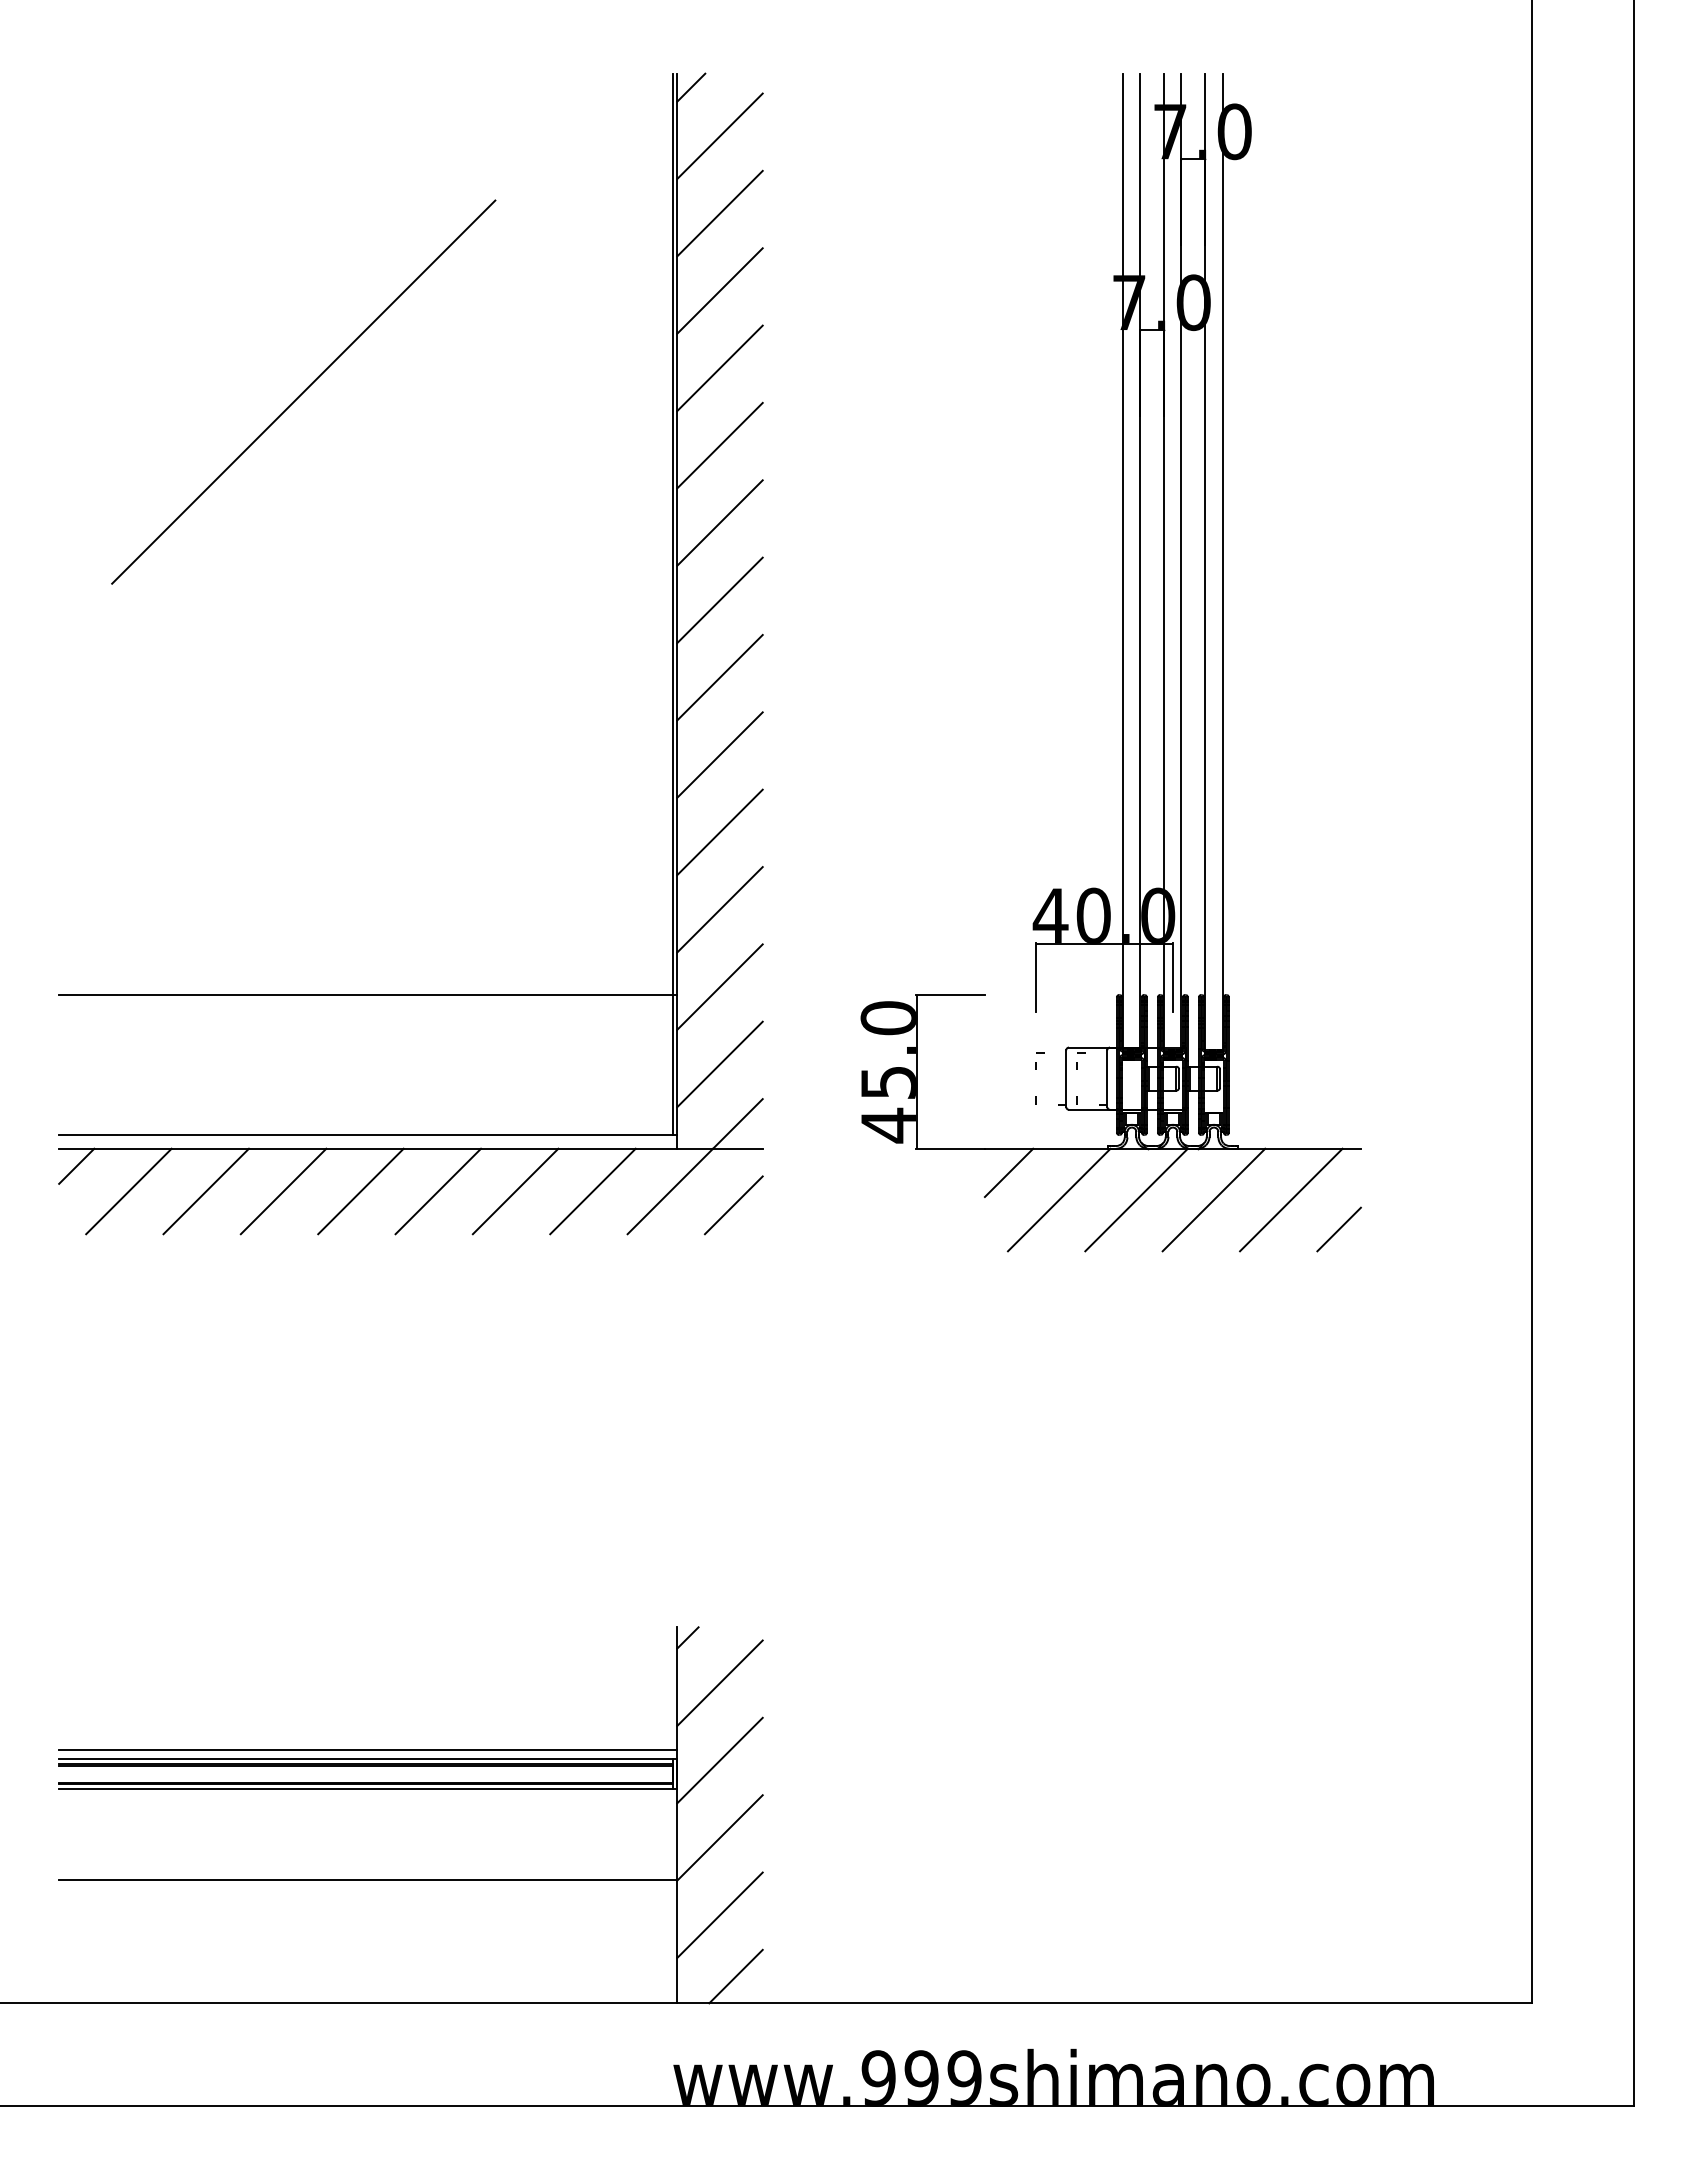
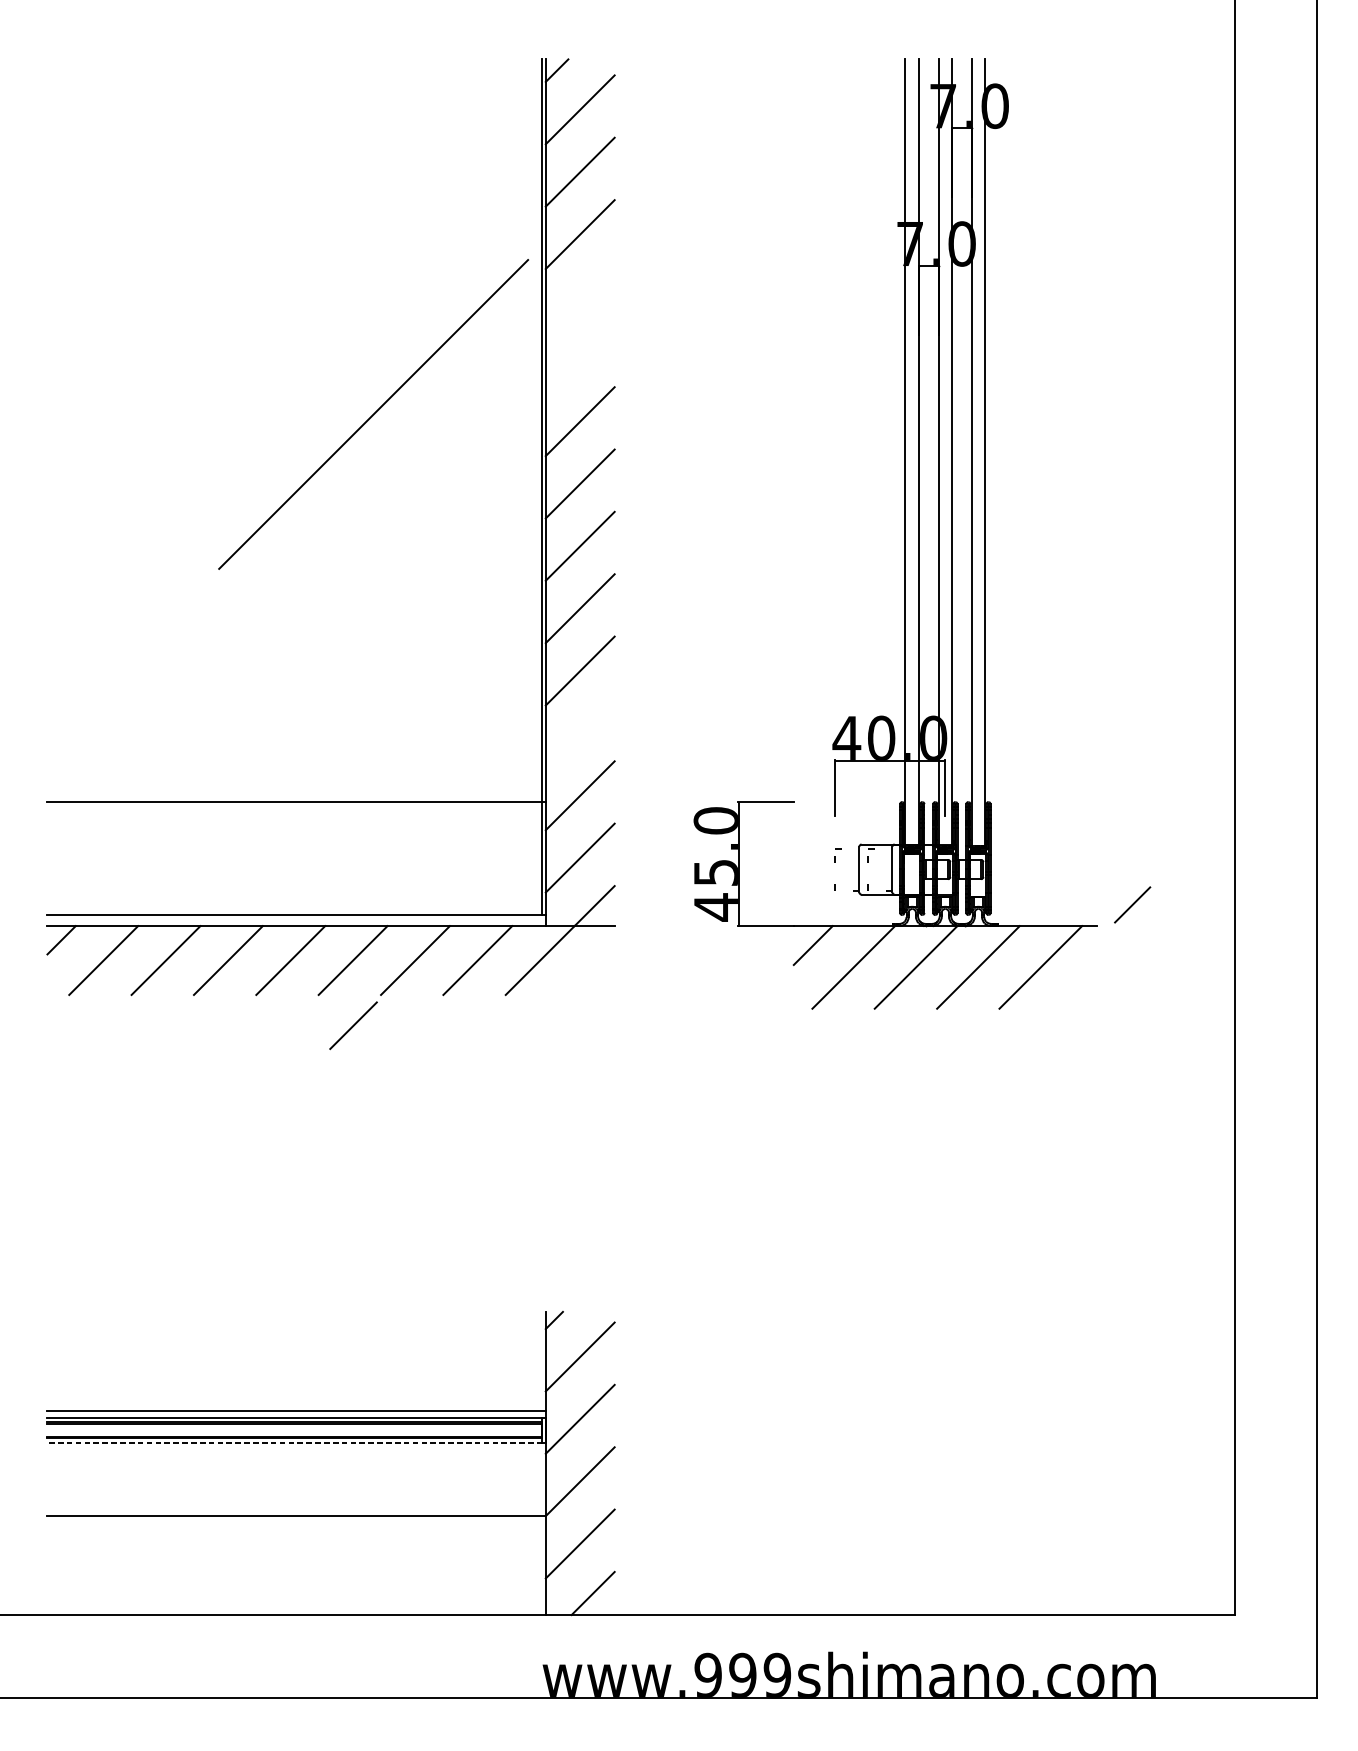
line: (719, 368) -> (579, 297), removed
line: (303, 391) -> (373, 413), moved
line: (719, 445) -> (579, 359), removed
line: (719, 909) -> (579, 733), removed
line: (733, 1205) -> (353, 1025), moved
line: (1338, 1229) -> (1132, 904), moved
line: (365, 1789) -> (294, 1442), solid -> dashed

